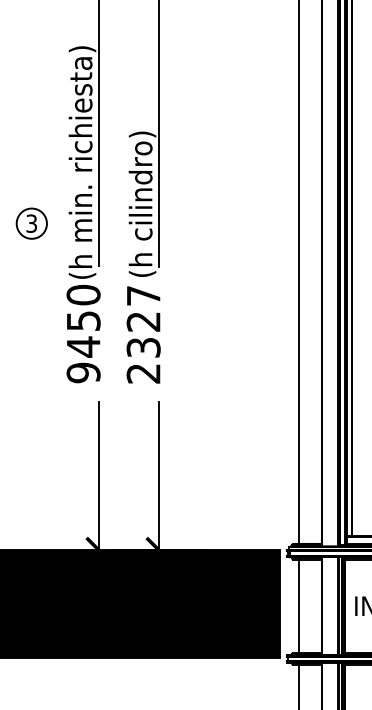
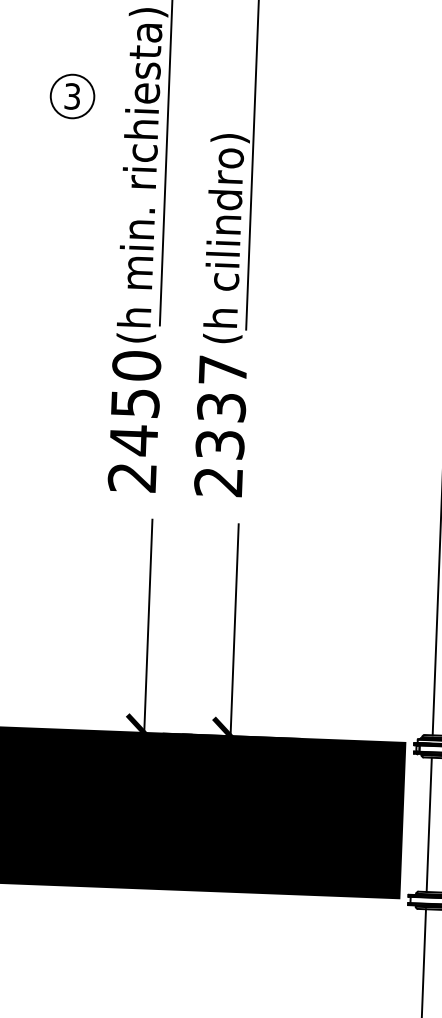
part: (31, 223) -> (72, 96), moved
text: (143, 321) -> (221, 407), 2327 -> 2337
text: (83, 372) -> (132, 477), 9450 -> 2450

